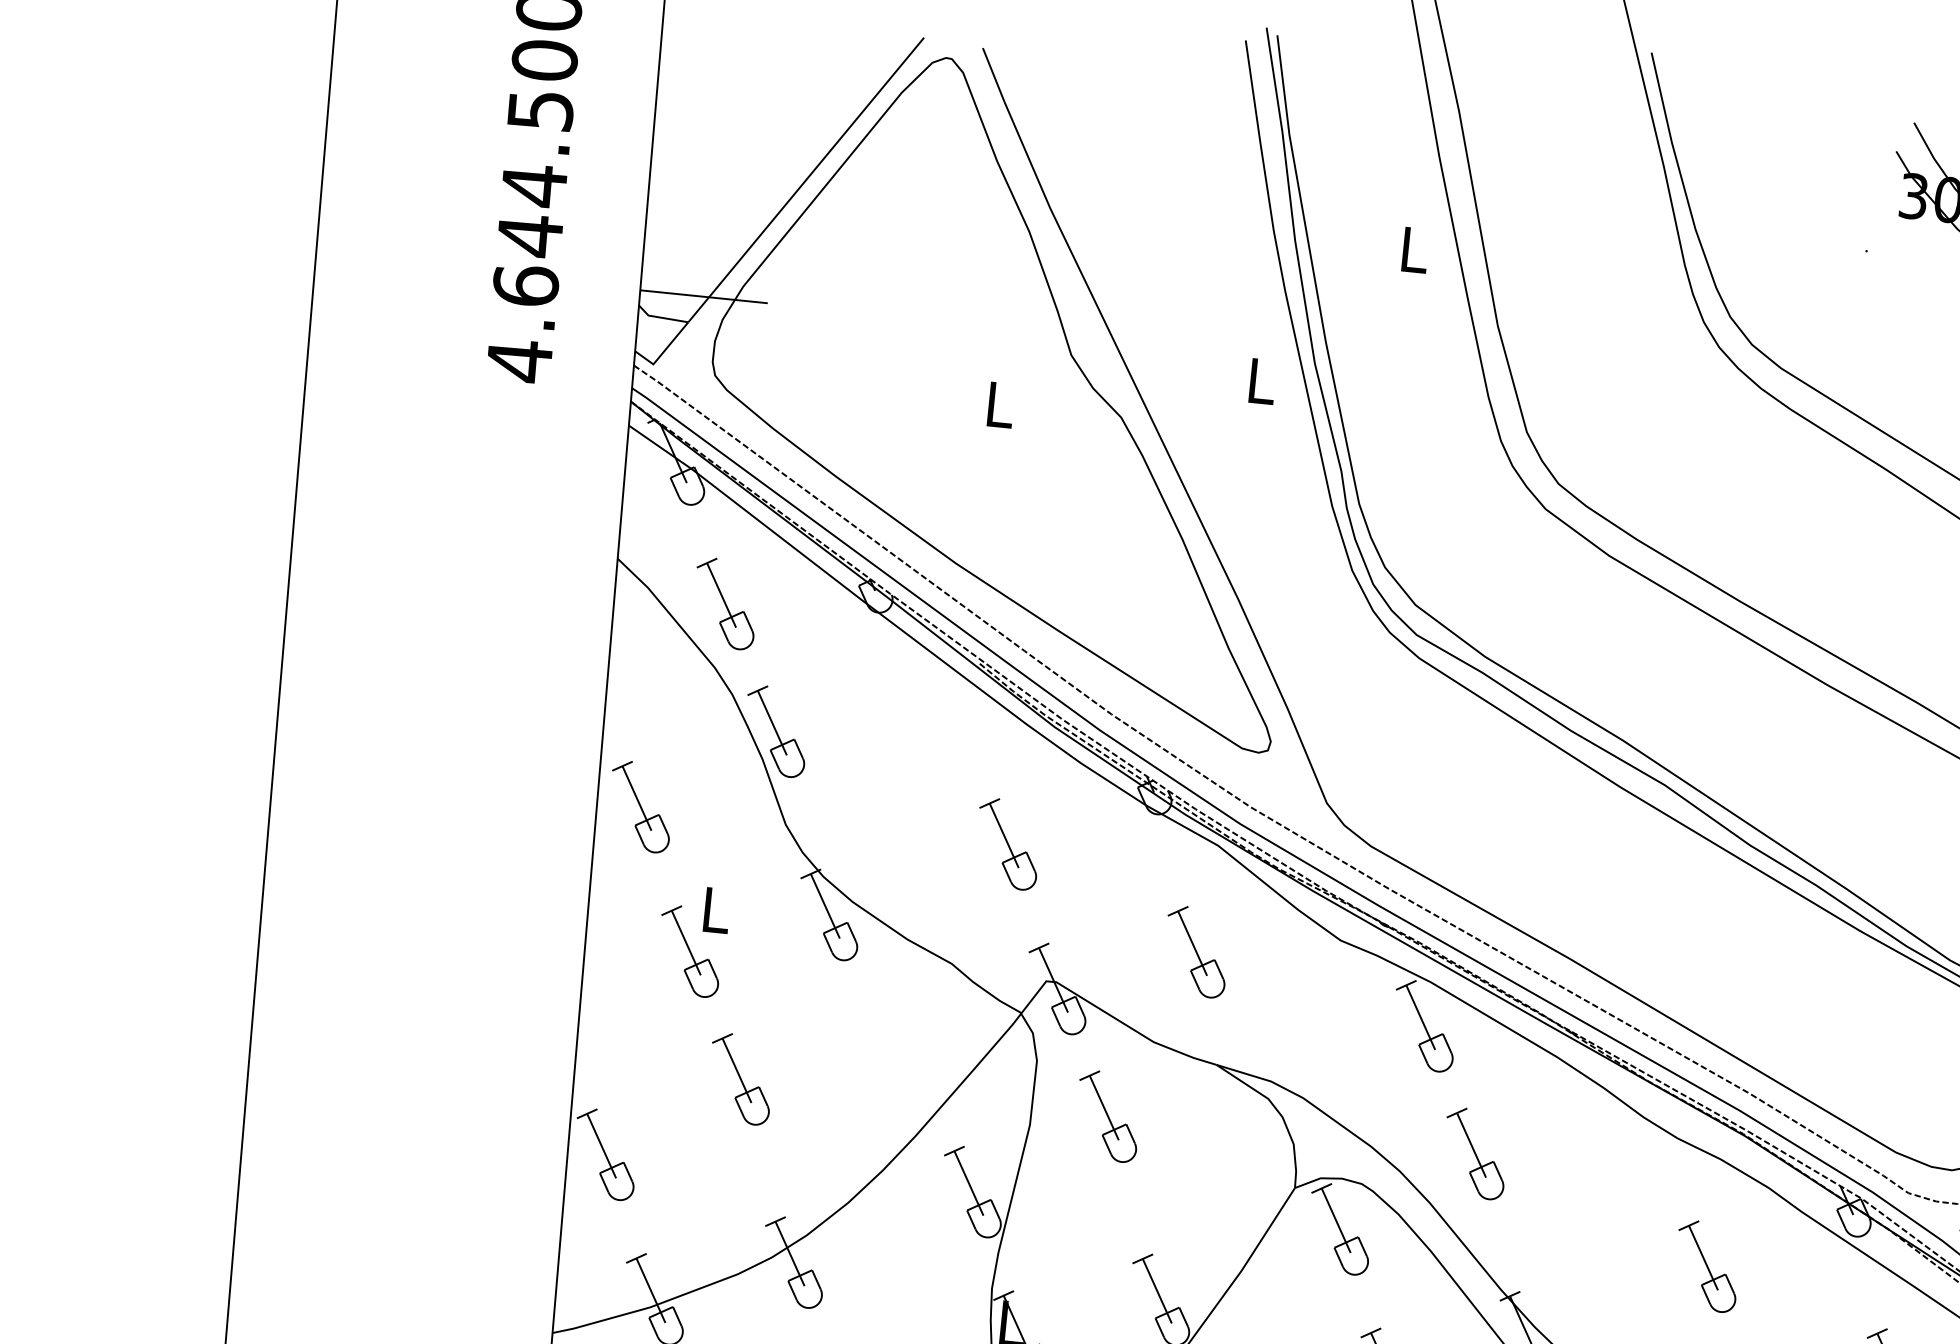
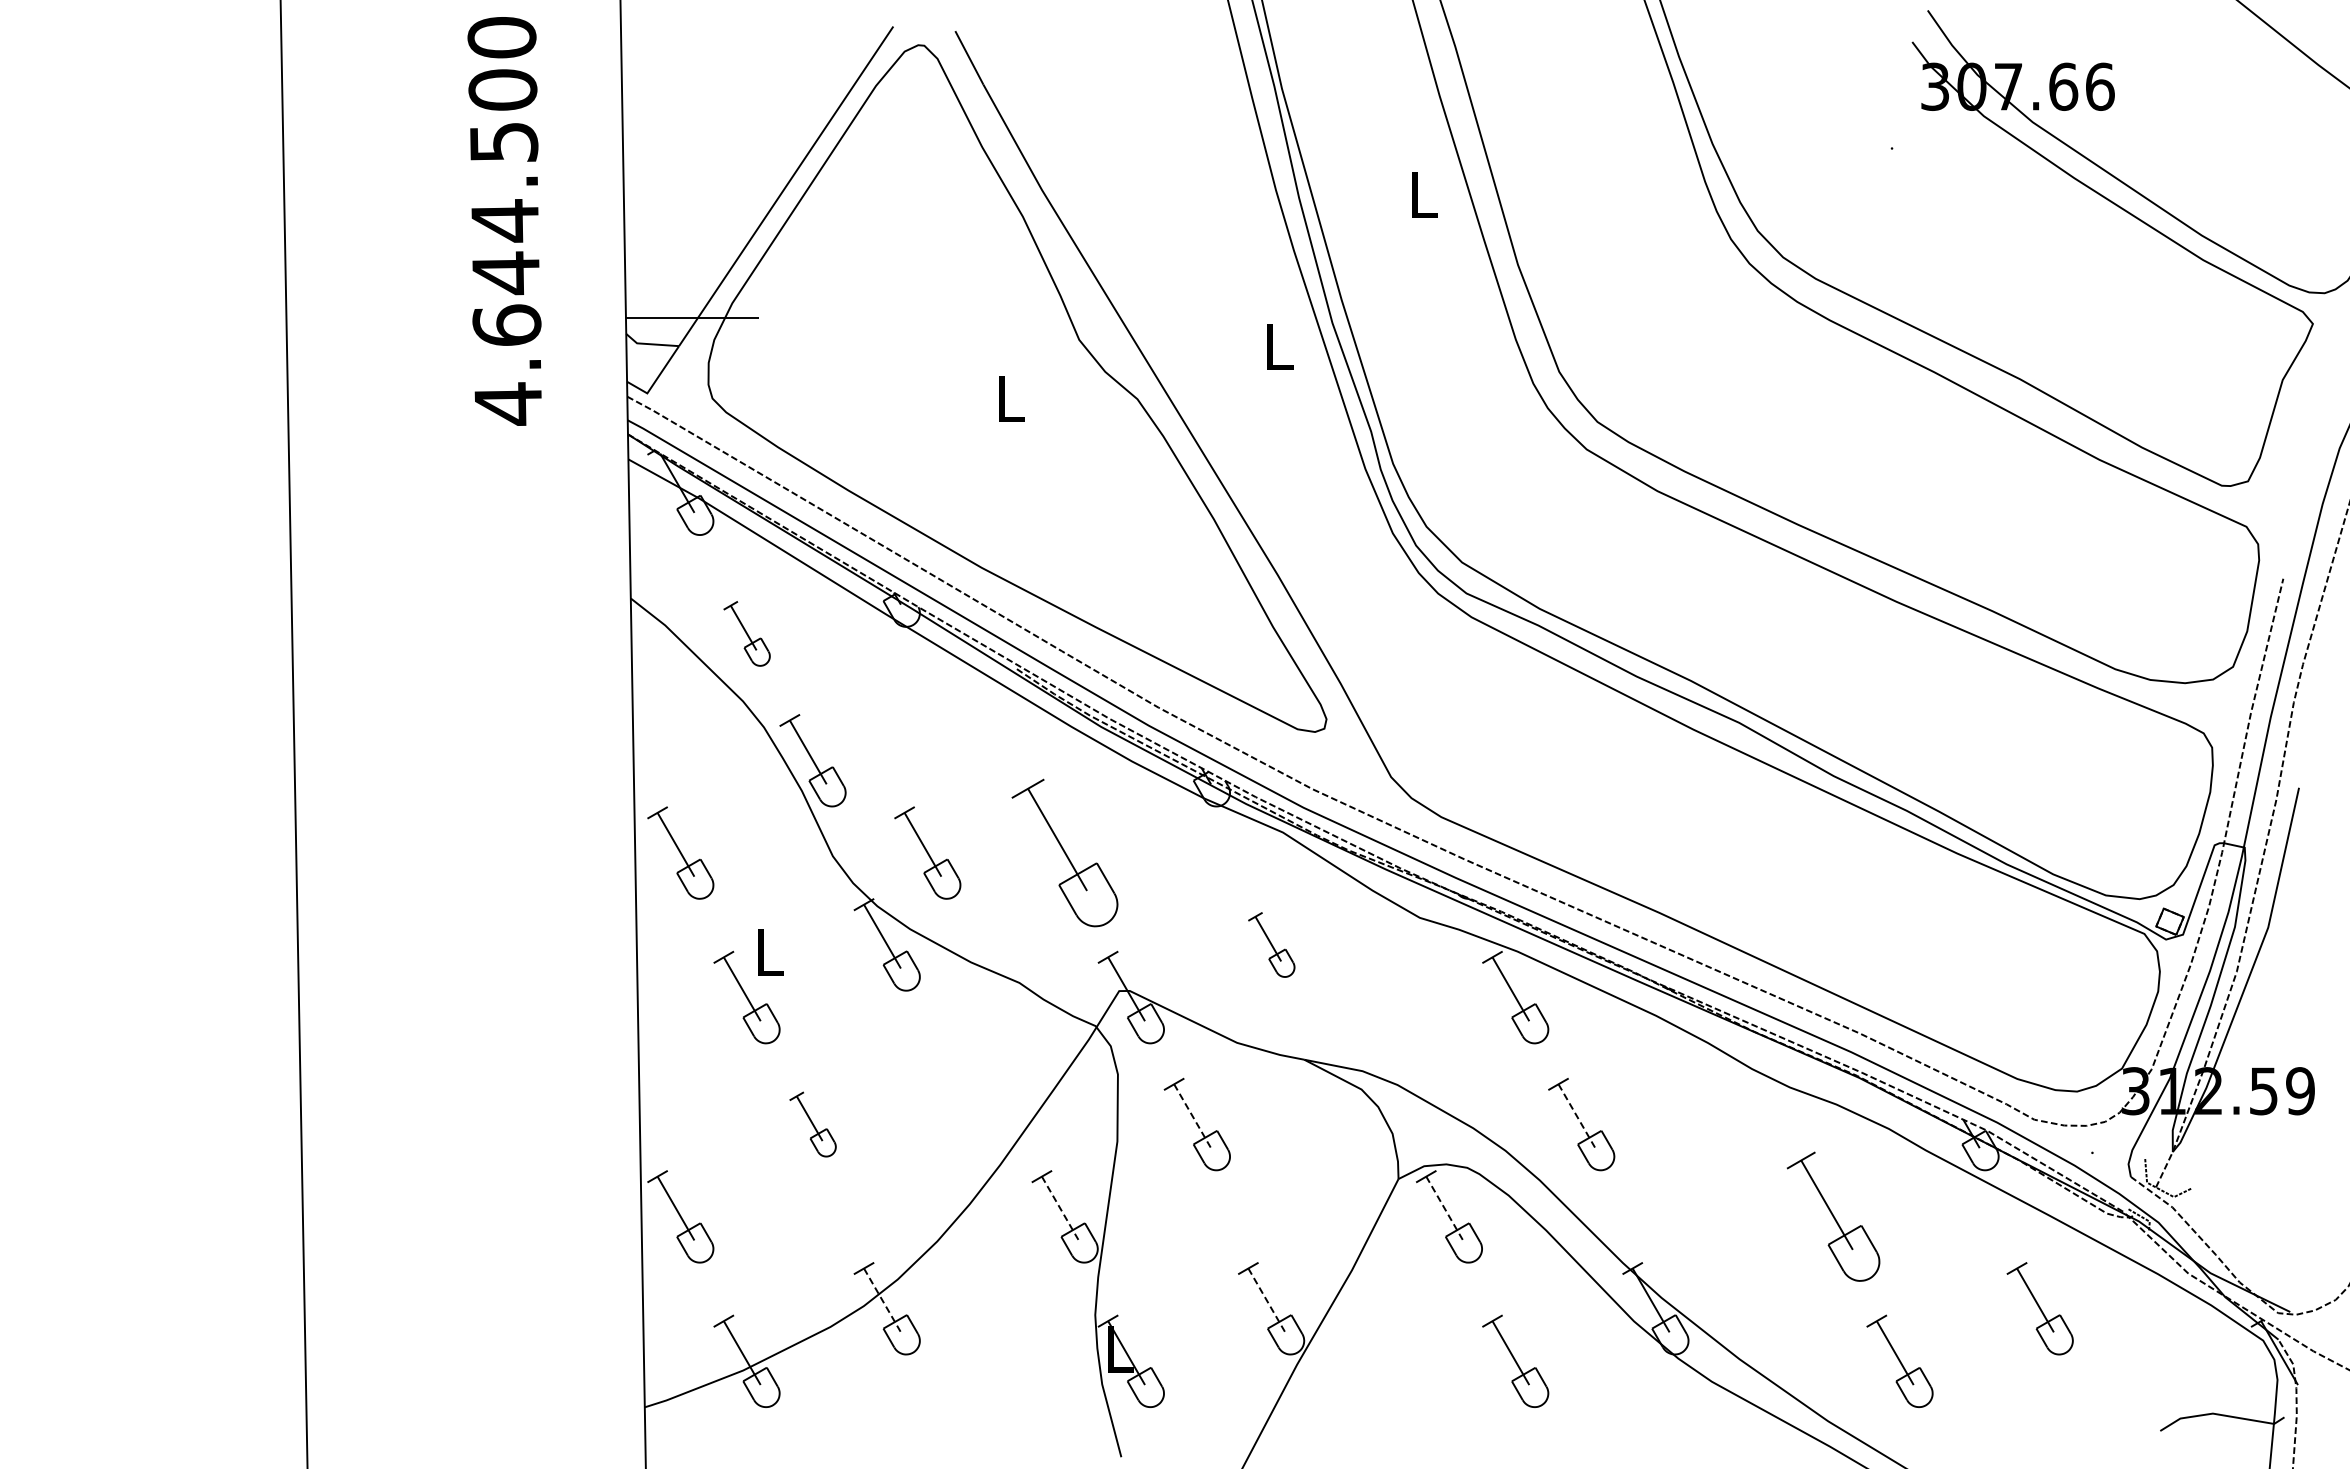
part: (724, 603) -> (746, 633), size x0.7
part: (876, 830) -> (927, 852), added
part: (1007, 843) -> (1064, 852), size x1.6
part: (1196, 951) -> (1271, 944), size x0.7
part: (740, 1079) -> (812, 1124), size x0.7
line: (1104, 1108) -> (1192, 1116), solid -> dashed
line: (1471, 1145) -> (1576, 1116), solid -> dashed
line: (969, 1183) -> (1060, 1208), solid -> dashed
line: (1336, 1220) -> (1444, 1208), solid -> dashed
line: (790, 1254) -> (882, 1300), solid -> dashed
part: (1706, 1266) -> (1833, 1216), size x1.4
line: (1157, 1291) -> (1266, 1300), solid -> dashed

